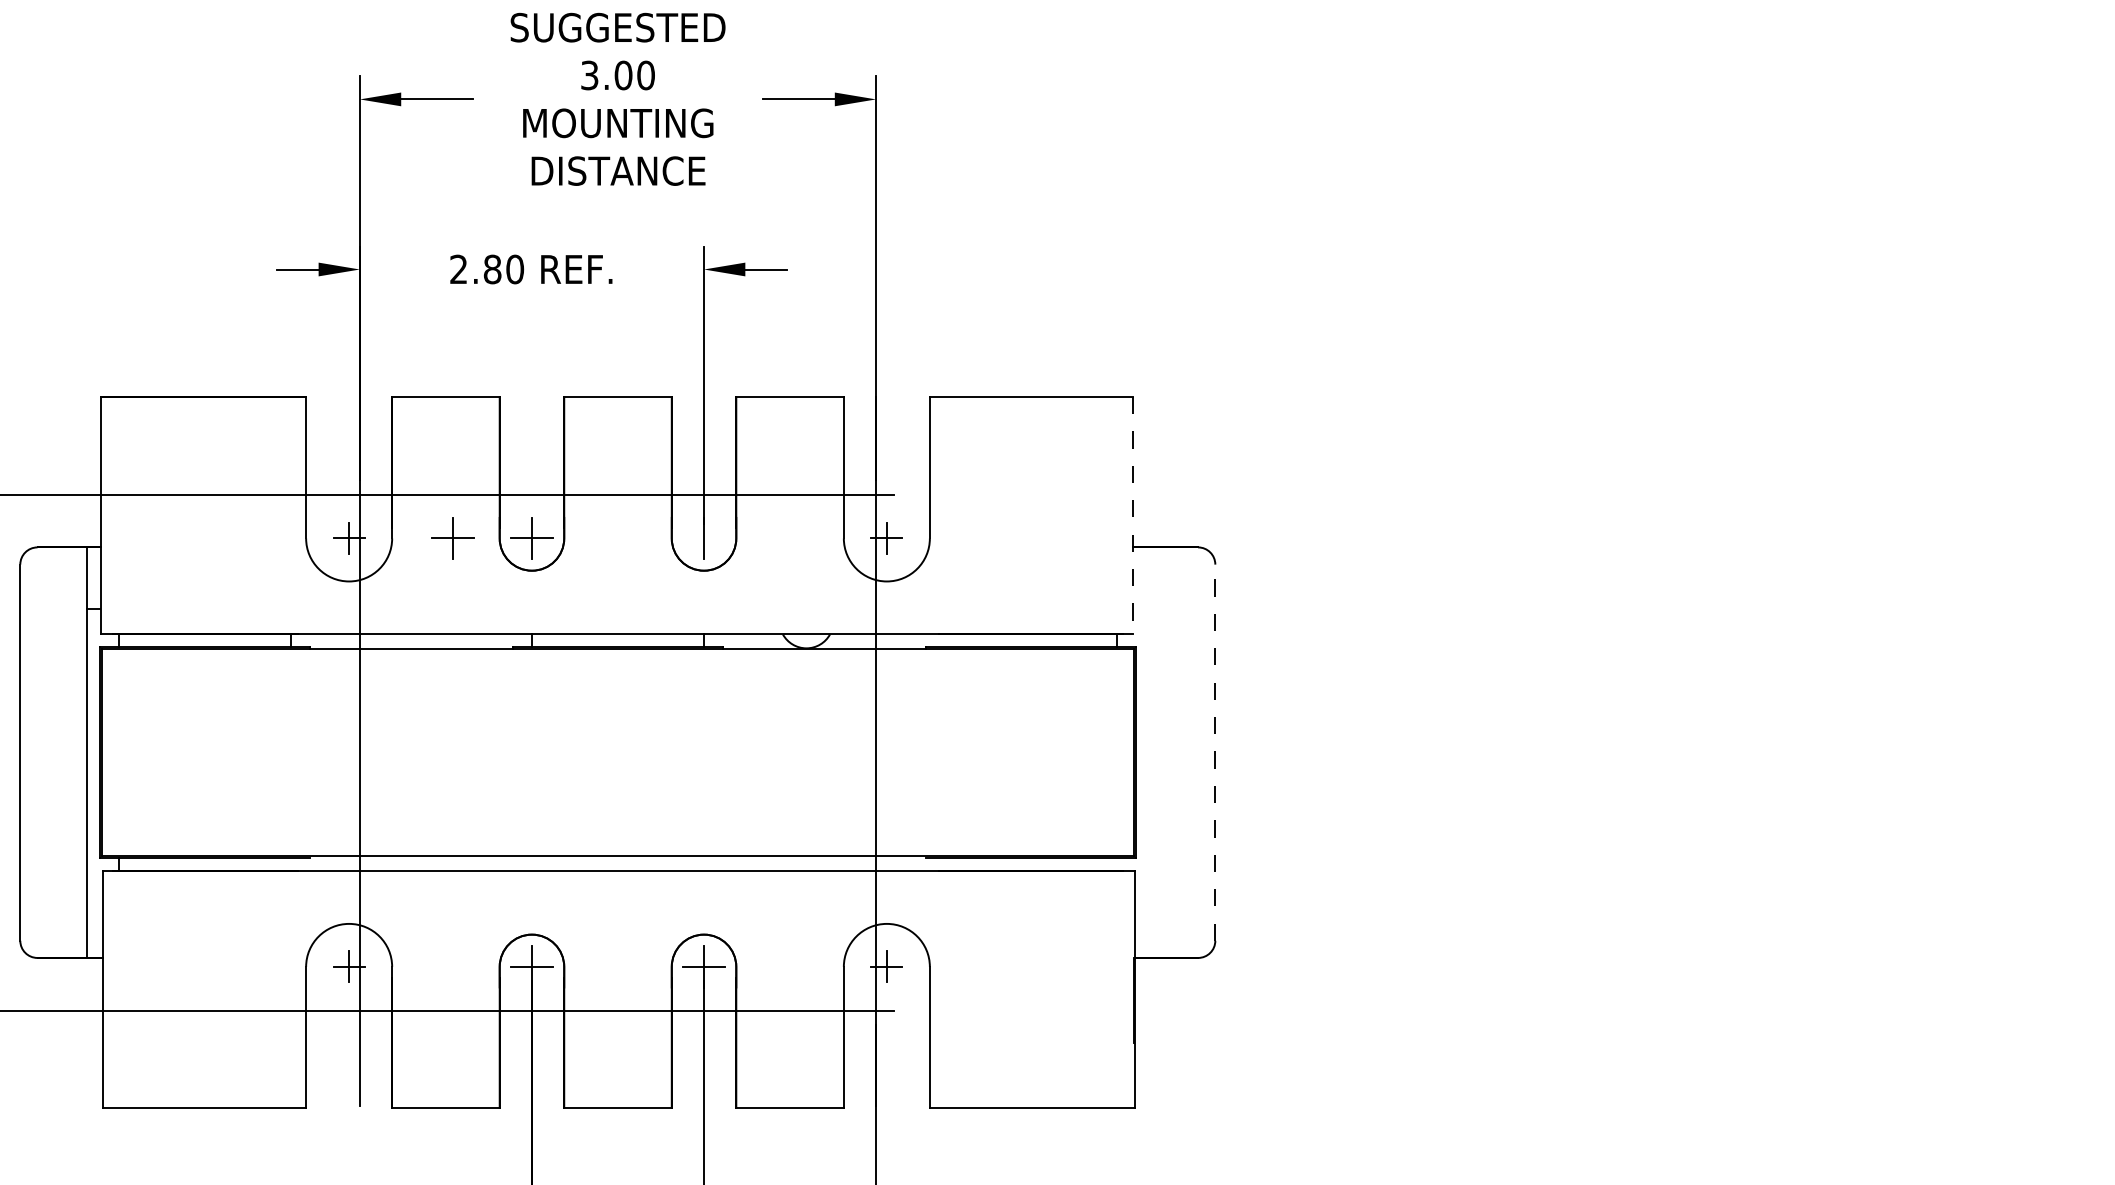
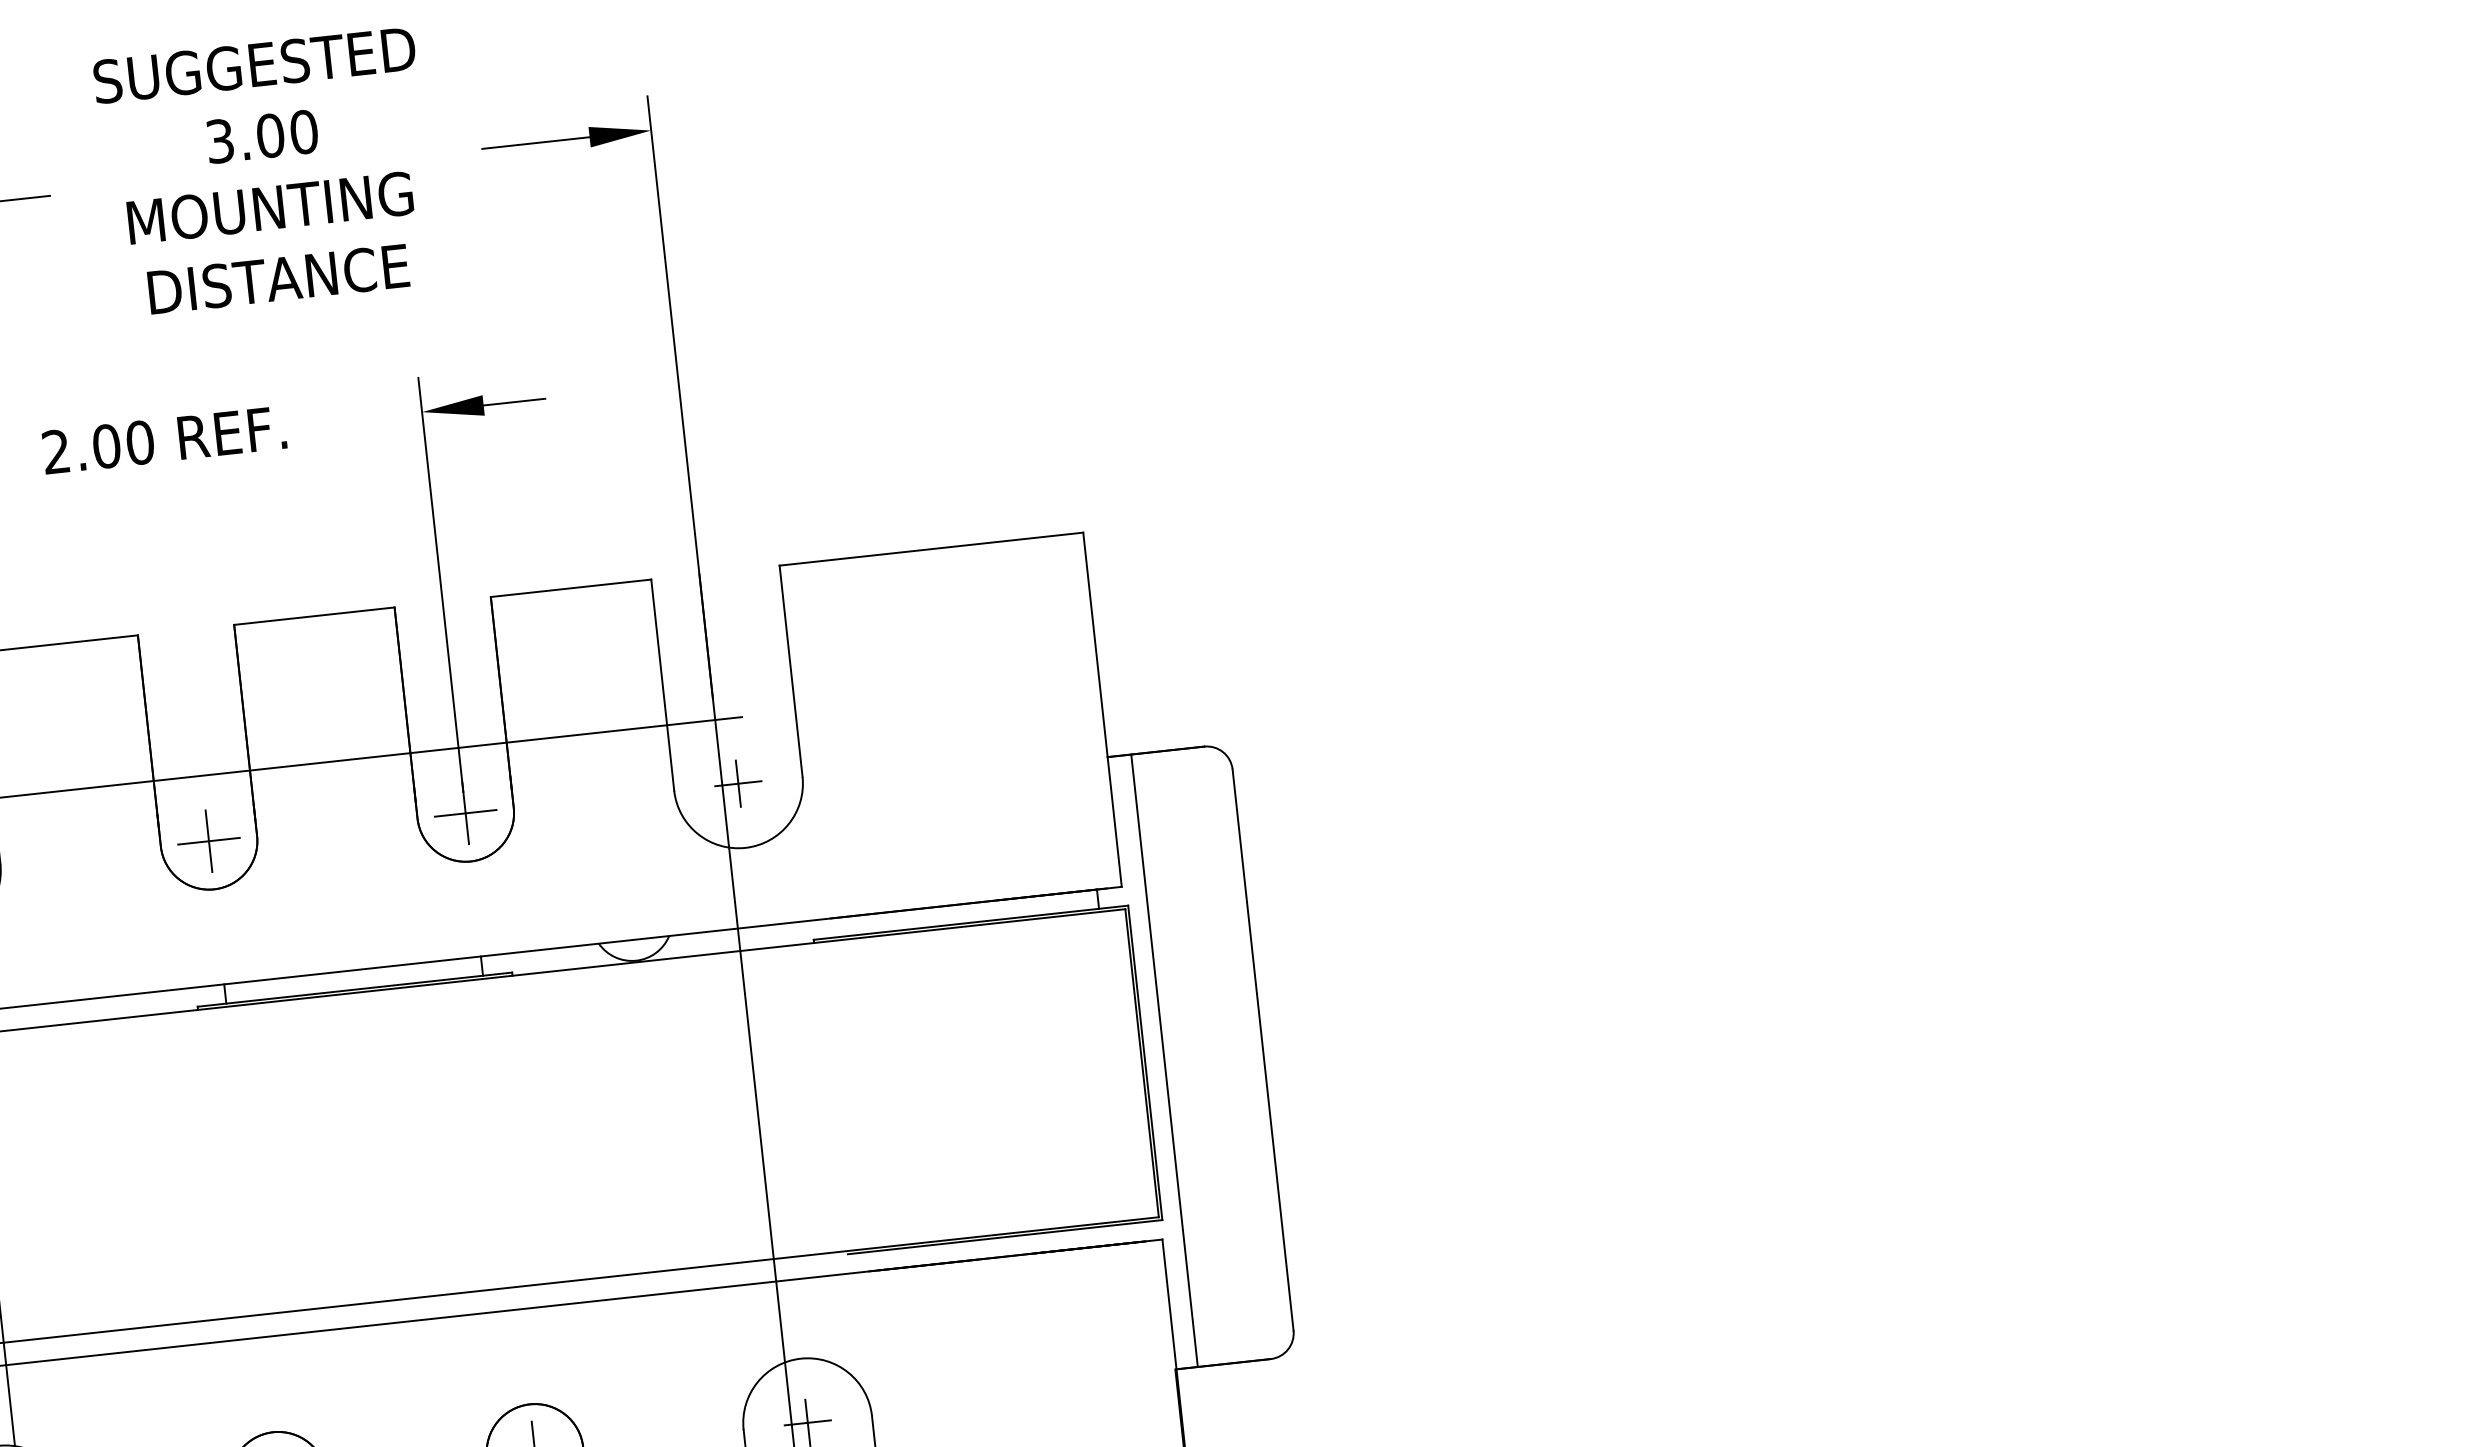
text: (492, 269) -> (106, 446), 2.80 -> 2.00
line: (1133, 515) -> (1102, 709), dashed -> solid
part: (452, 538) -> (90, 854), removed
line: (703, 538) -> (464, 813), added
line: (1149, 752) -> (1164, 1060), added
line: (1215, 752) -> (1263, 1049), dashed -> solid

